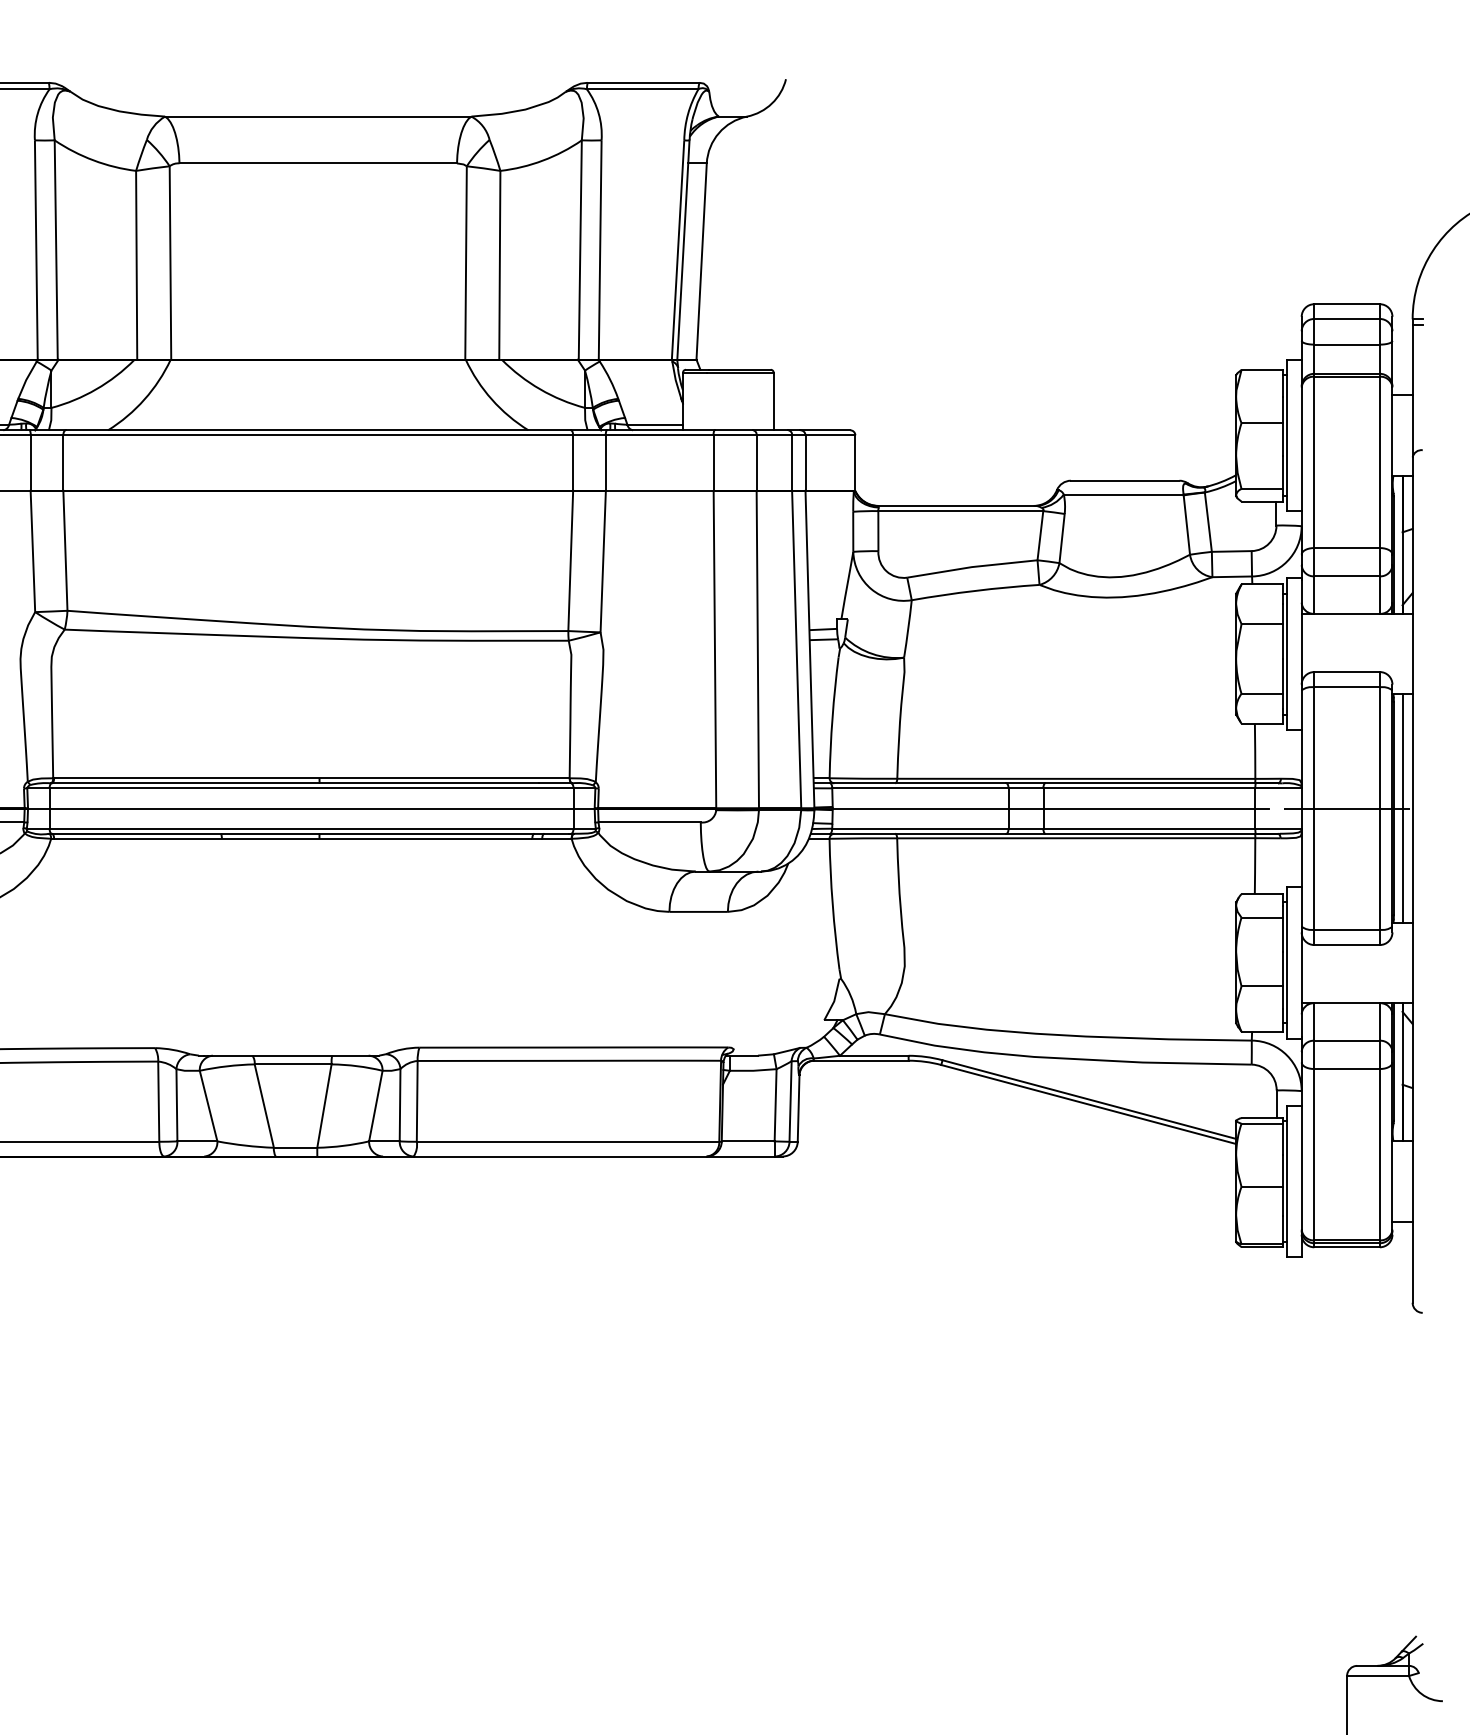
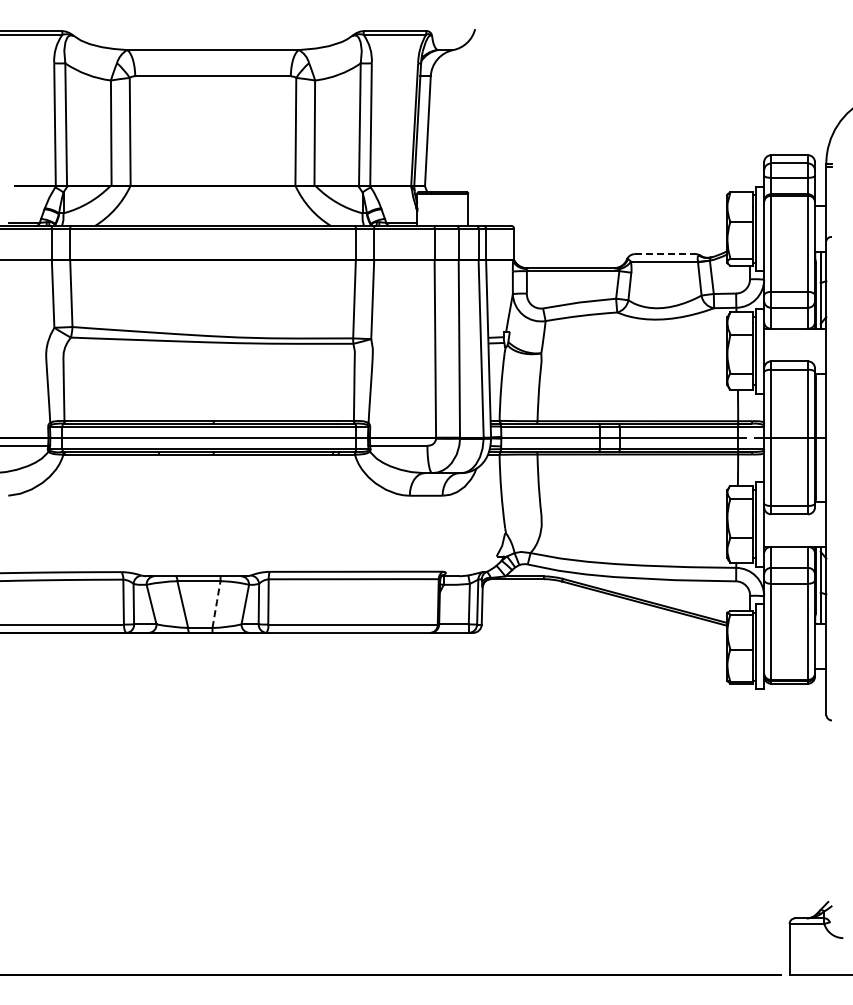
line: (1125, 481) -> (665, 254), solid -> dashed
line: (1402, 807) -> (820, 437), removed
line: (324, 1104) -> (216, 603), solid -> dashed

